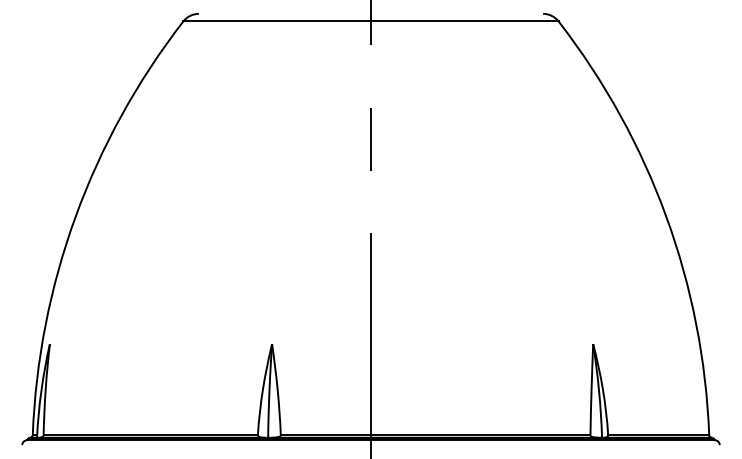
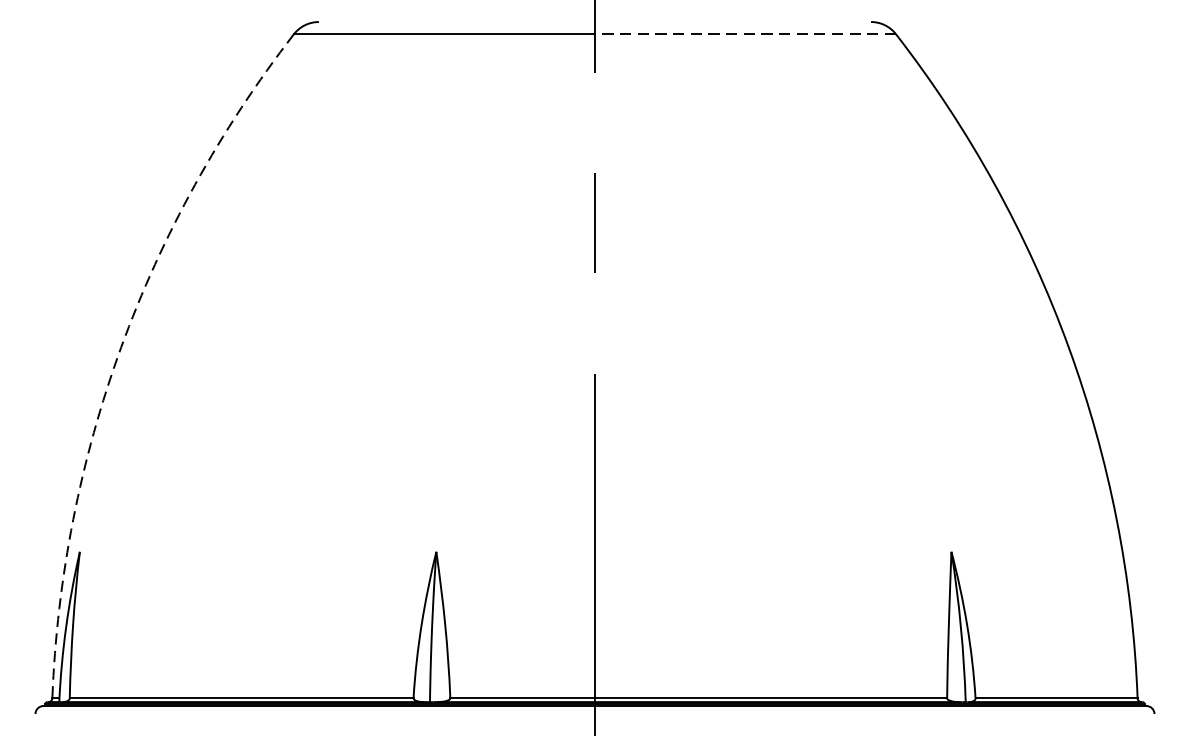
line: (464, 21) -> (745, 34), solid -> dashed
arc: (75, 216) -> (120, 347), solid -> dashed

